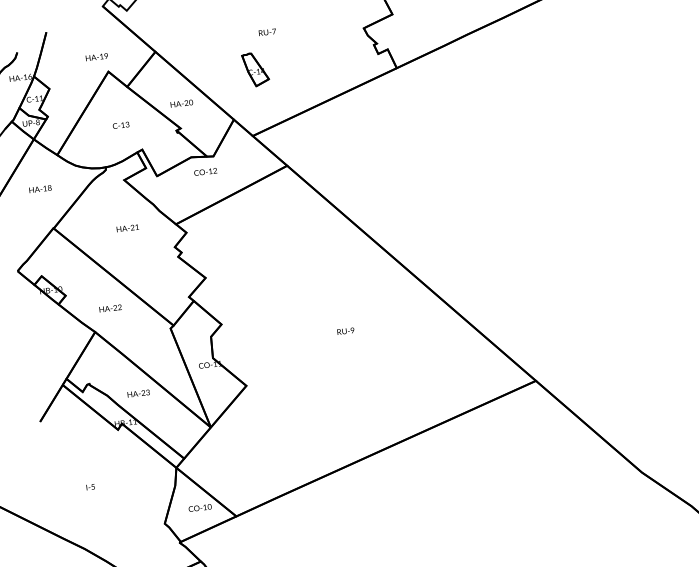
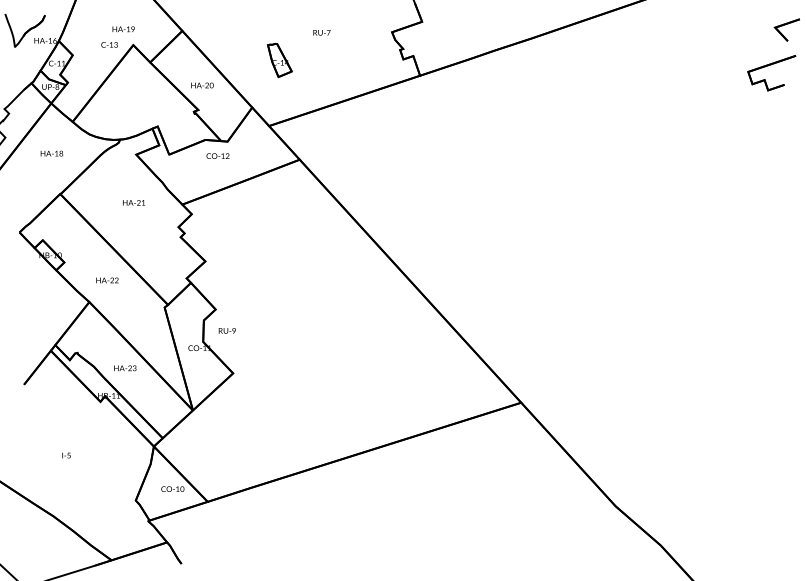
text: (267, 32) -> (321, 32), moved
text: (120, 124) -> (109, 44), moved
text: (344, 330) -> (226, 330), moved

